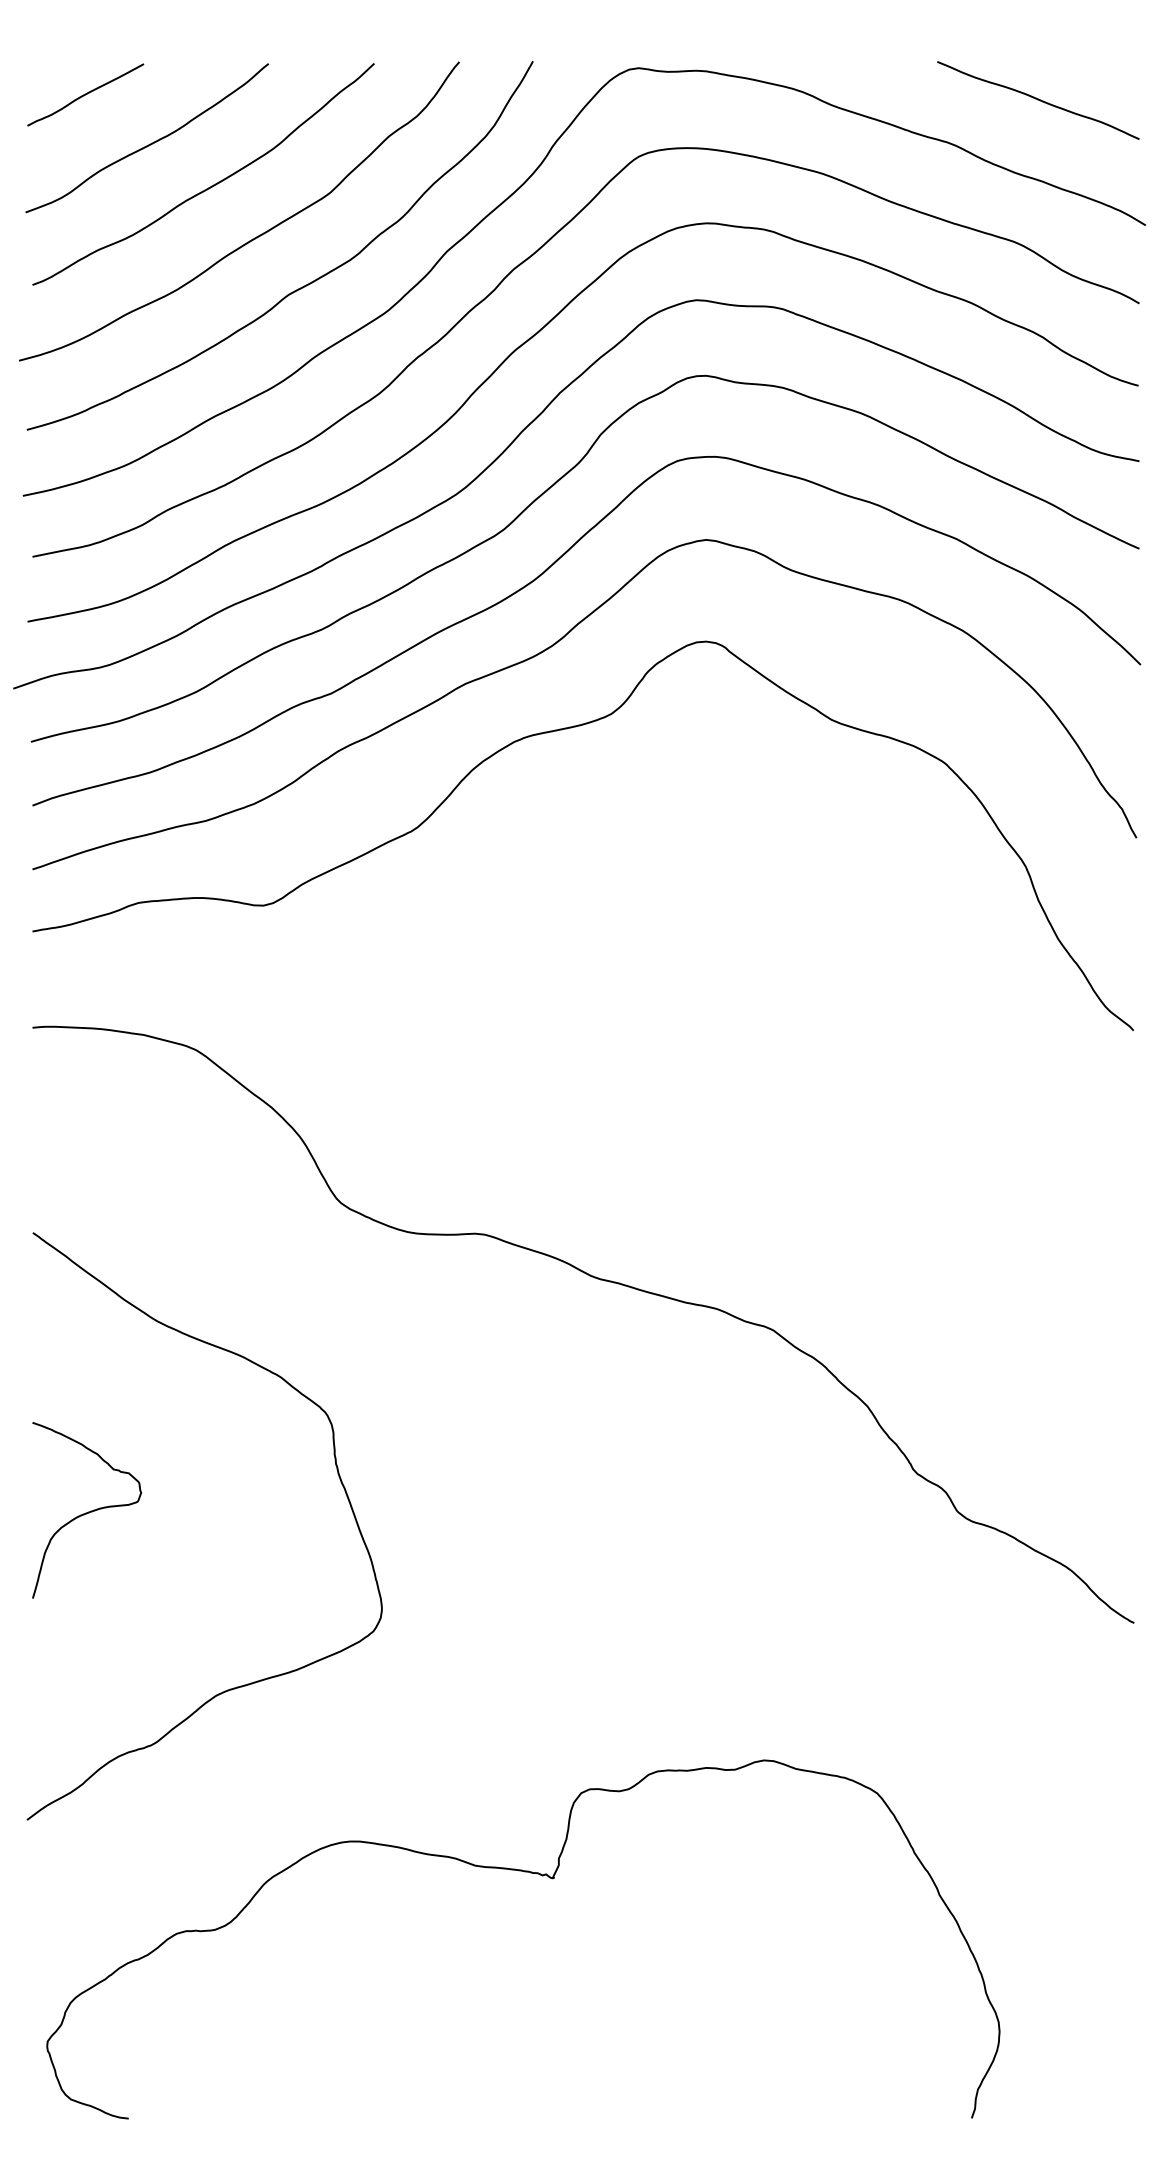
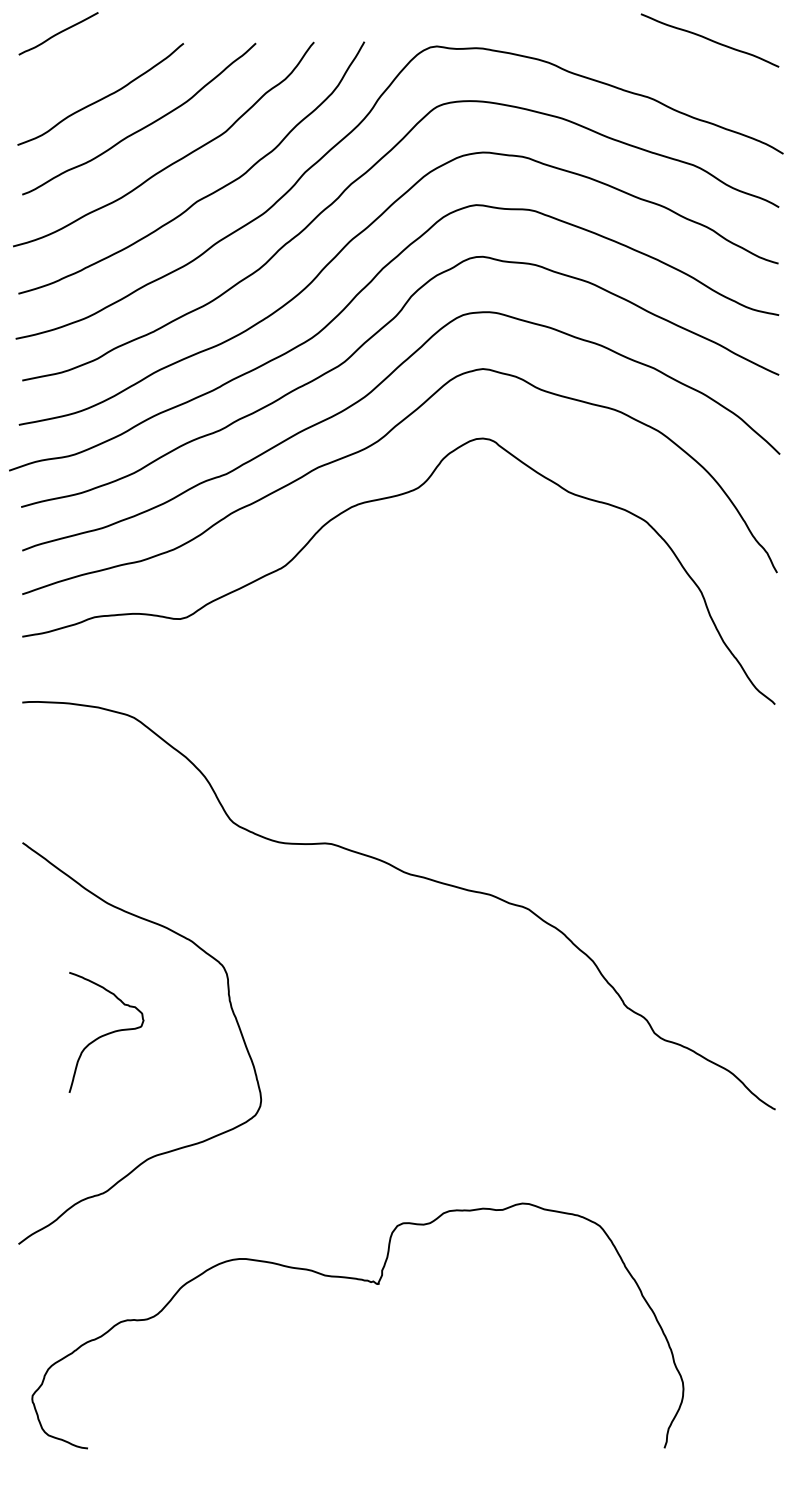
curve: (85, 94) -> (58, 33), moved
curve: (1037, 100) -> (709, 40), moved
curve: (86, 1511) -> (106, 1033), moved

